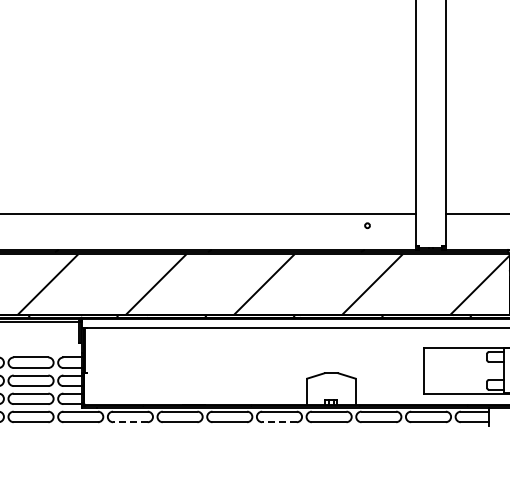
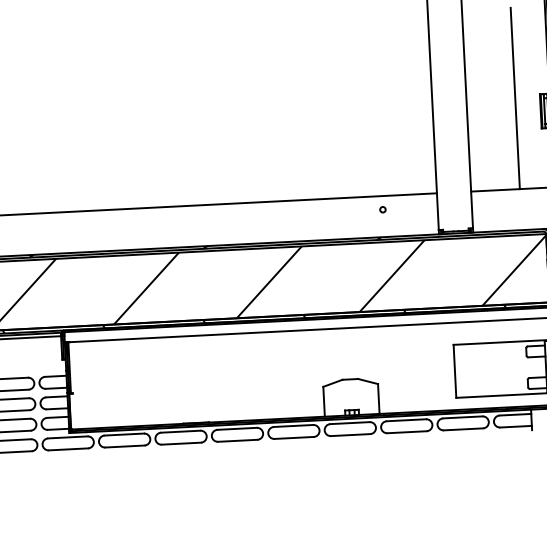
line: (488, 133) -> (514, 98), added
line: (129, 422) -> (123, 446), dashed -> solid
line: (278, 422) -> (293, 438), dashed -> solid

